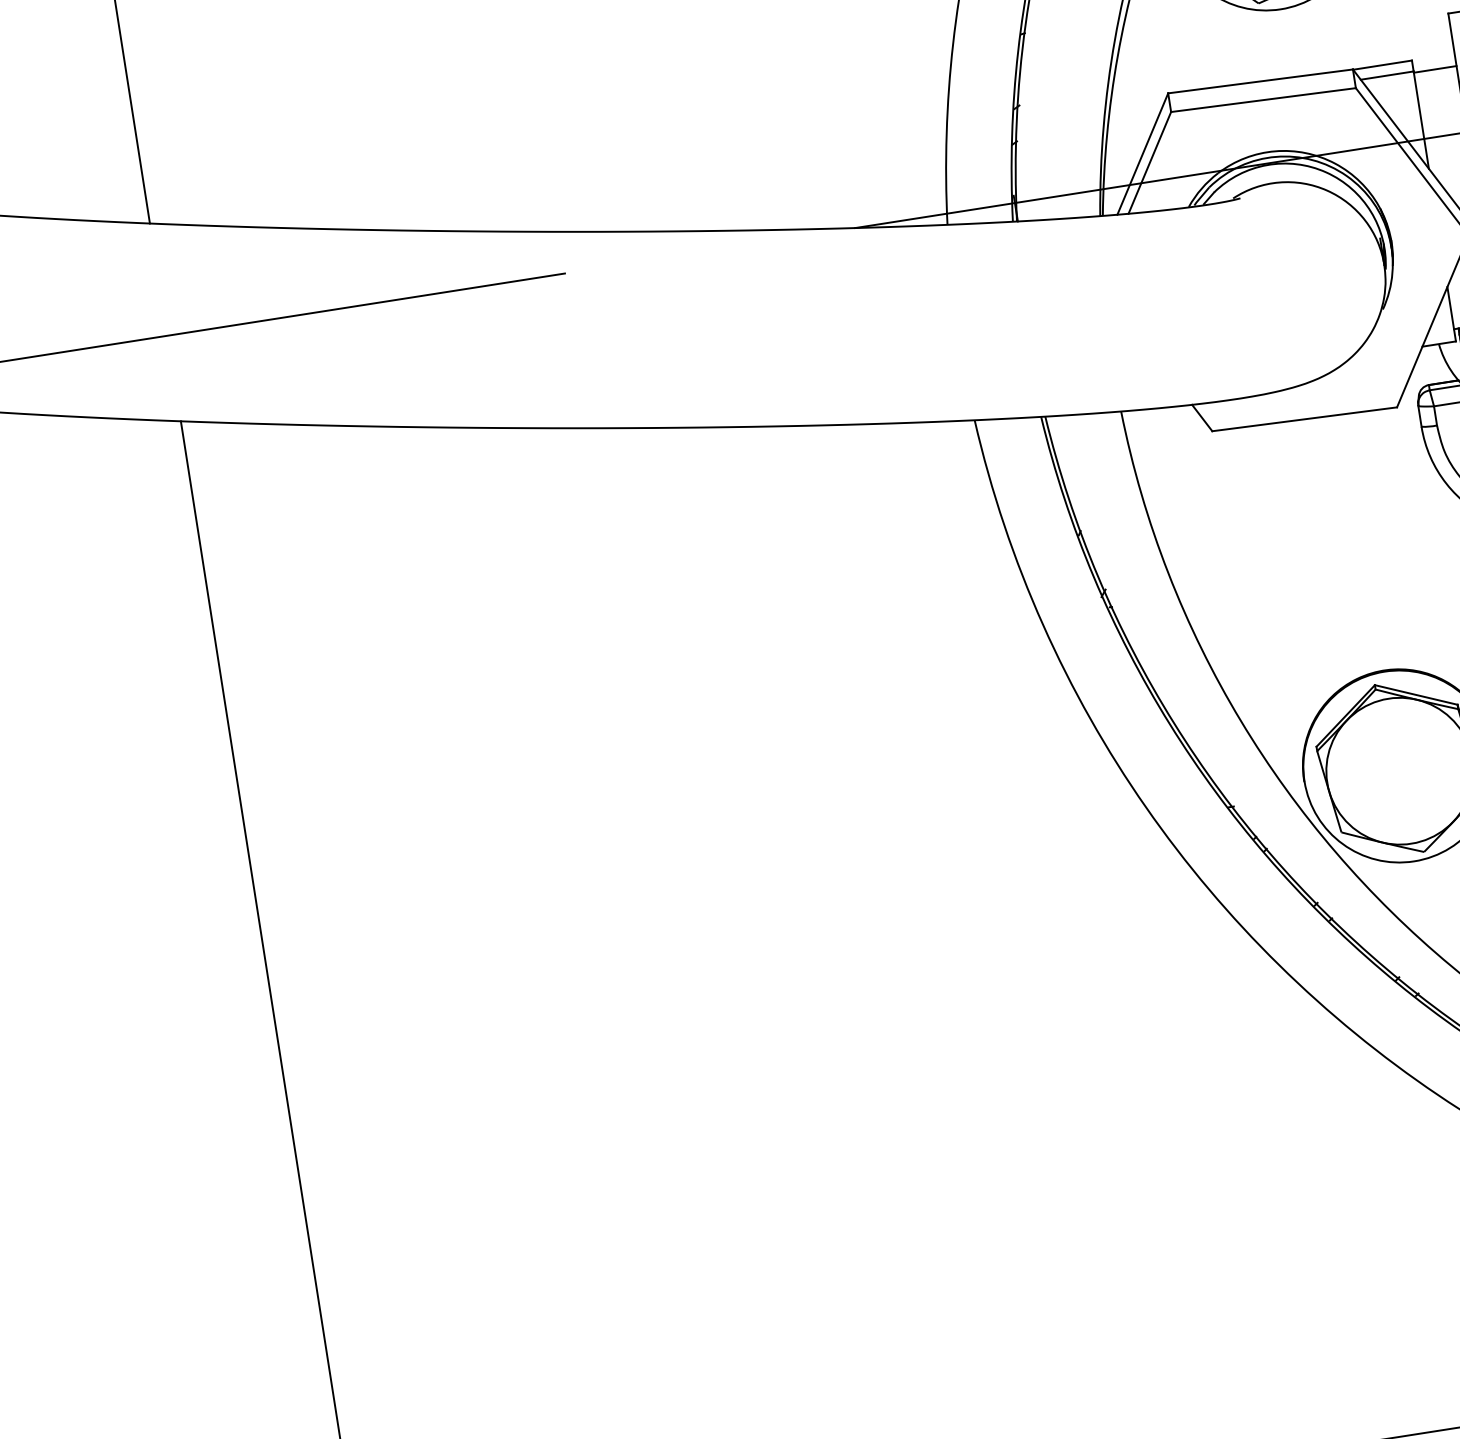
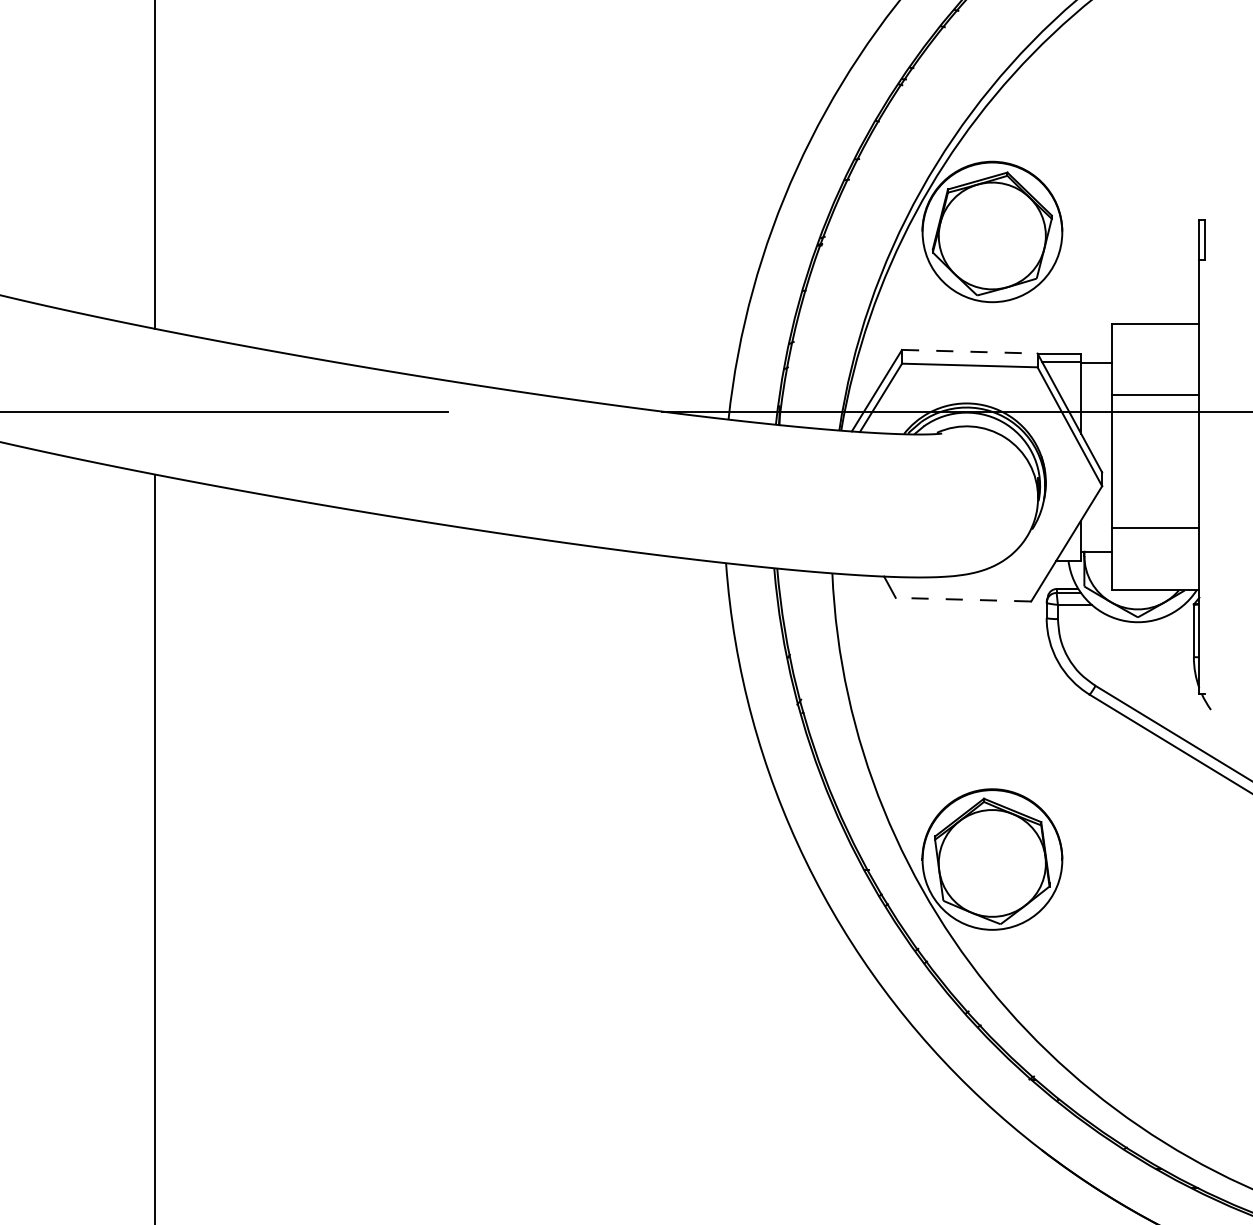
line: (1260, 81) -> (969, 351), solid -> dashed
line: (1304, 419) -> (963, 599), solid -> dashed

